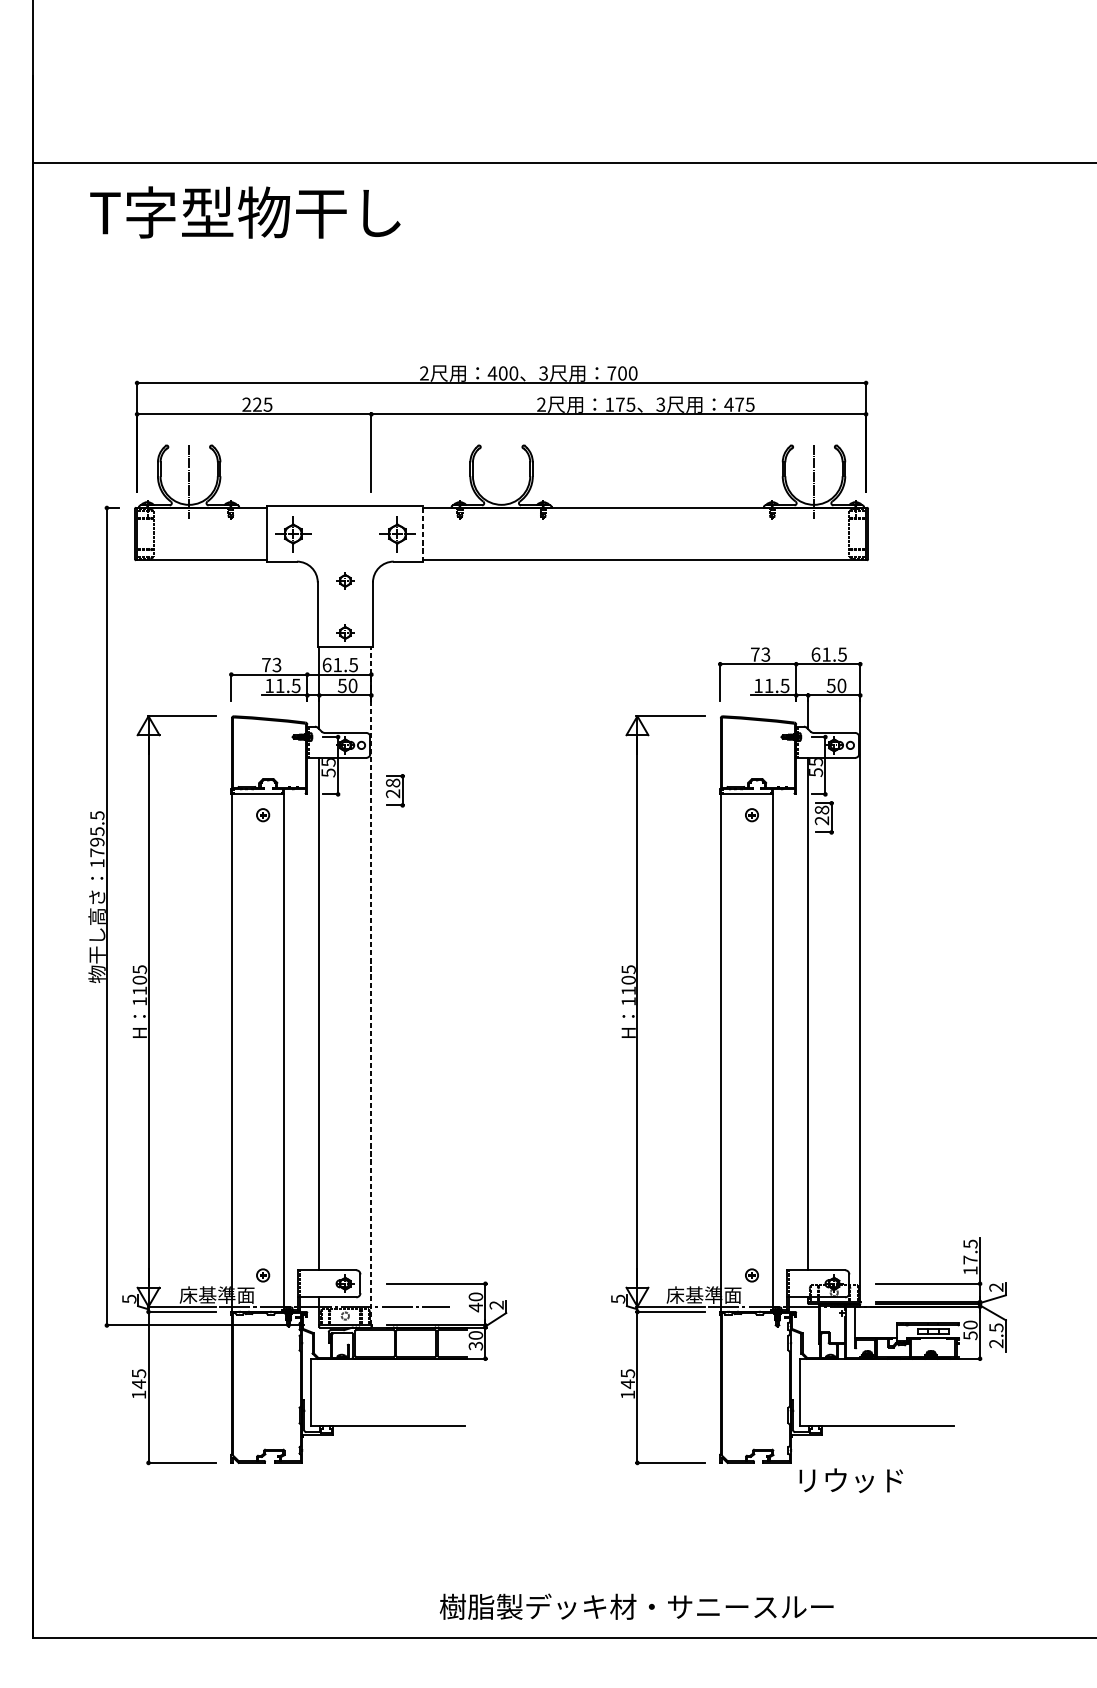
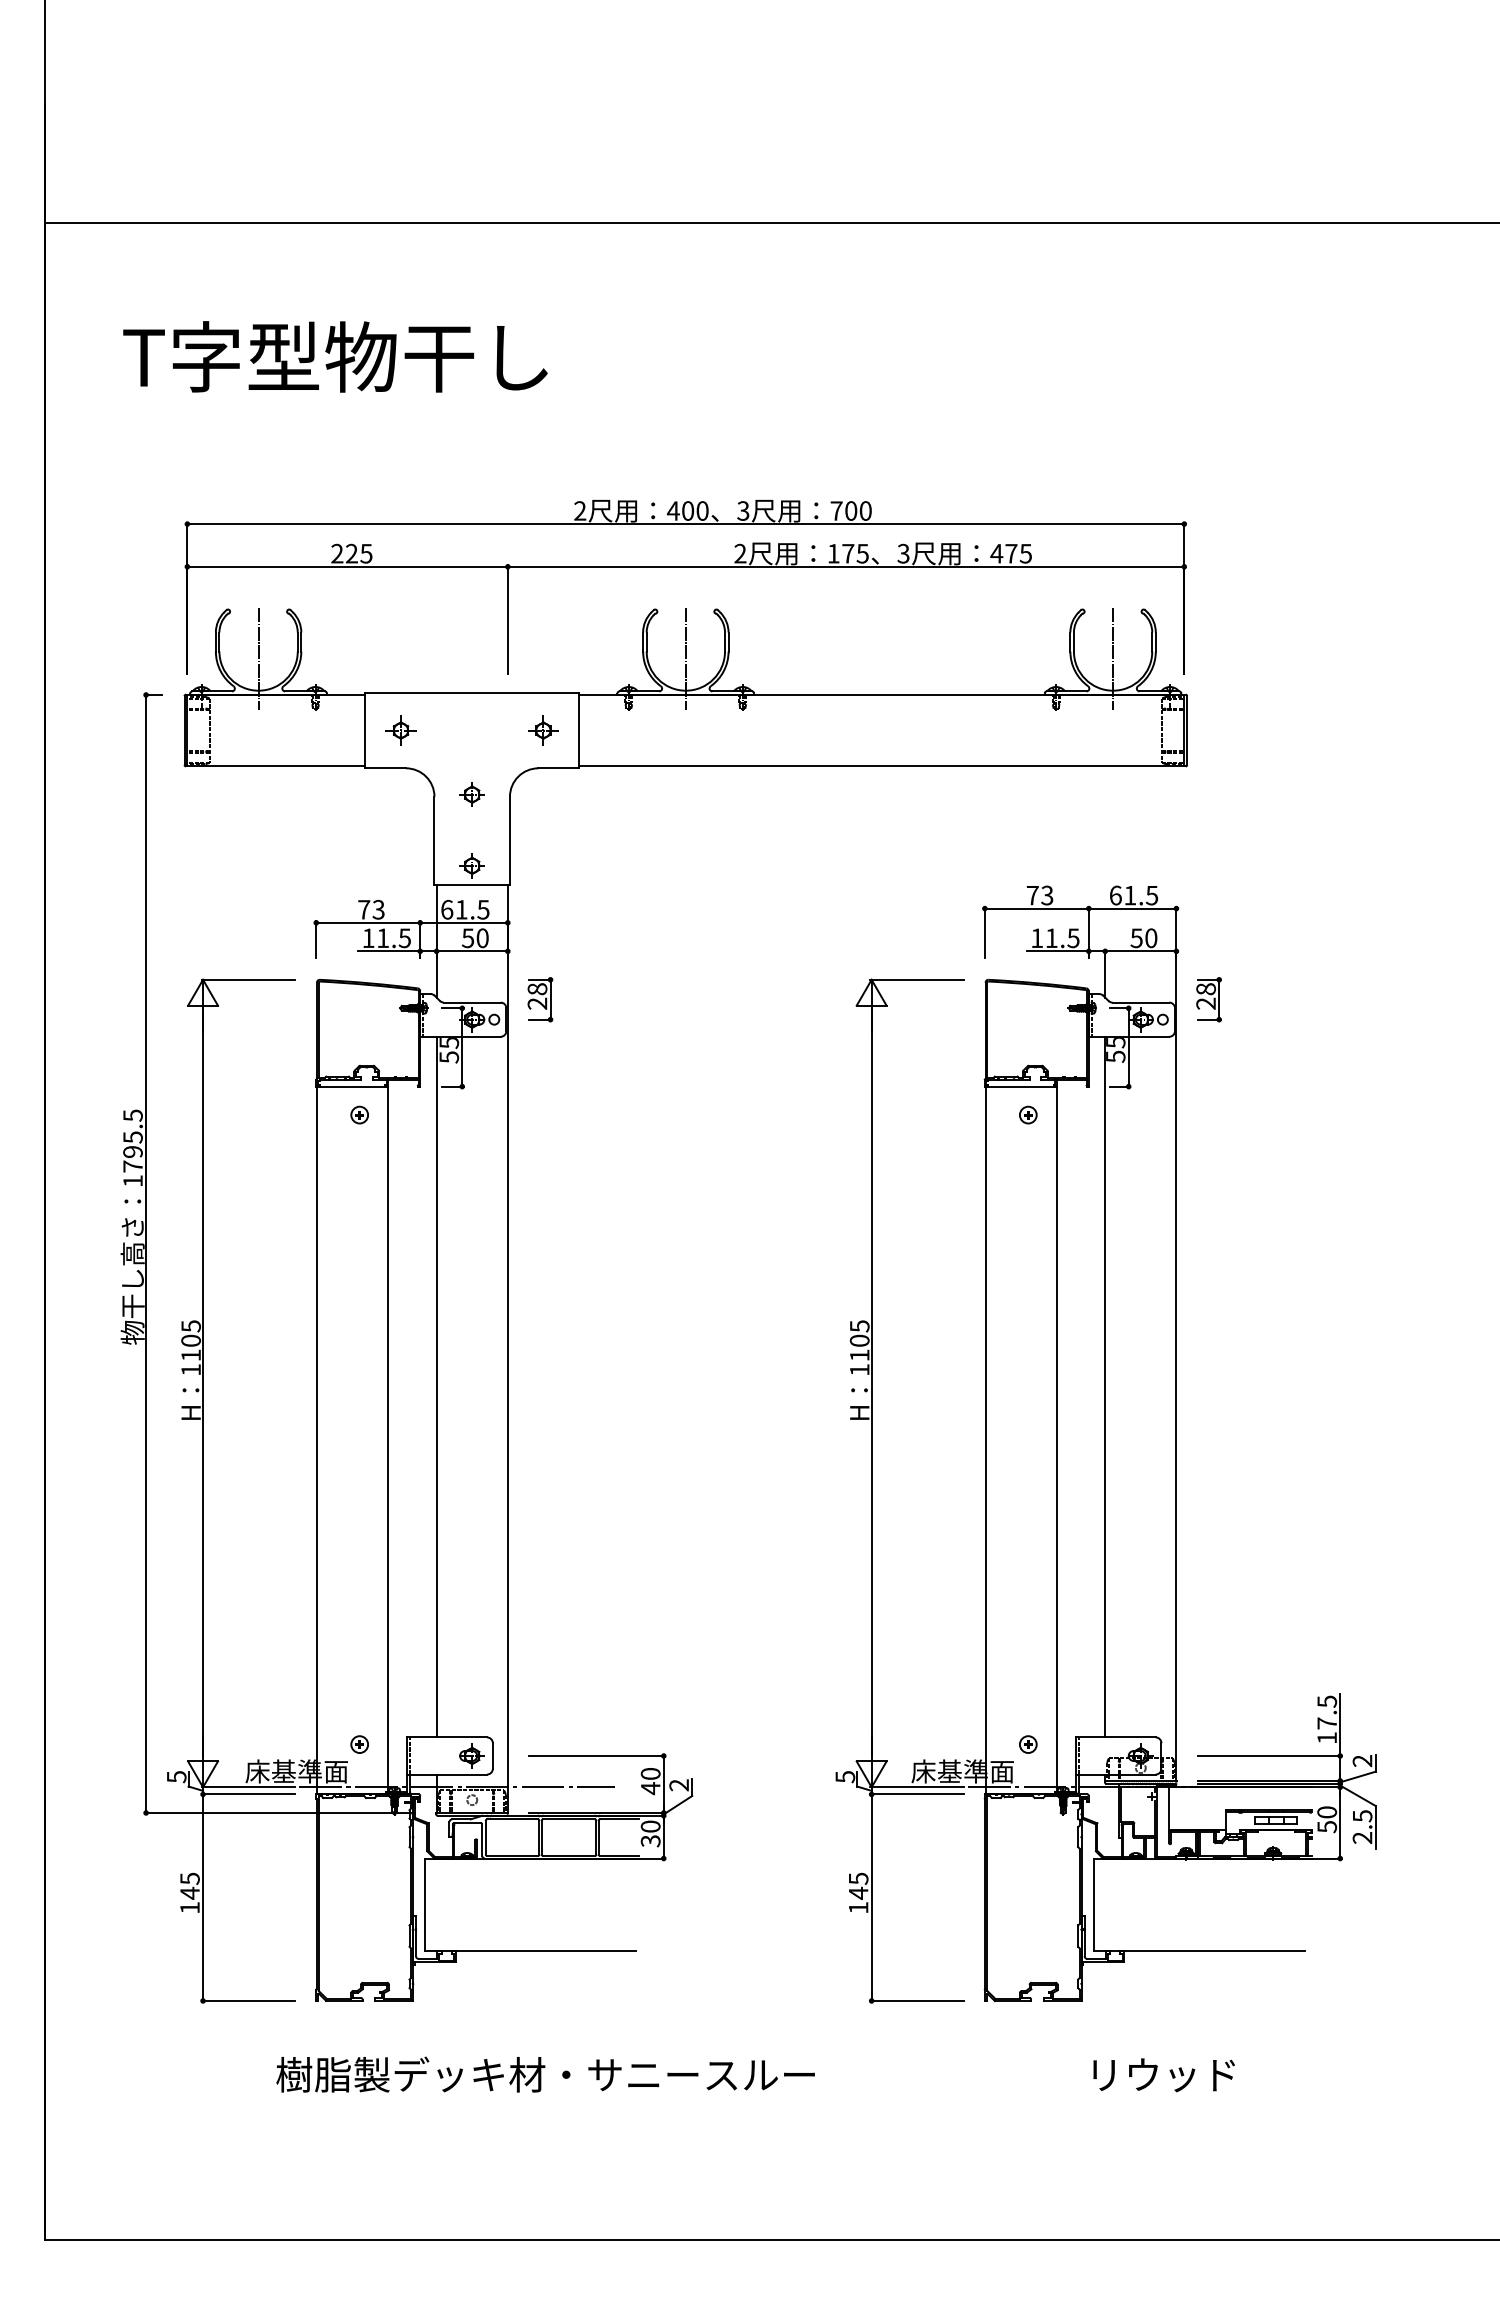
text: (245, 212) -> (335, 356), moved
line: (501, 482) -> (685, 659), added
part: (292, 533) -> (400, 730), size x0.62
part: (397, 533) -> (543, 730), size x0.62
line: (423, 533) -> (579, 730), dashed -> solid
part: (395, 790) -> (540, 999), moved
part: (823, 817) -> (1208, 999), moved
line: (371, 986) -> (507, 1349), dashed -> solid
text: (850, 1480) -> (1163, 2075), moved
text: (636, 1606) -> (545, 2074), moved

